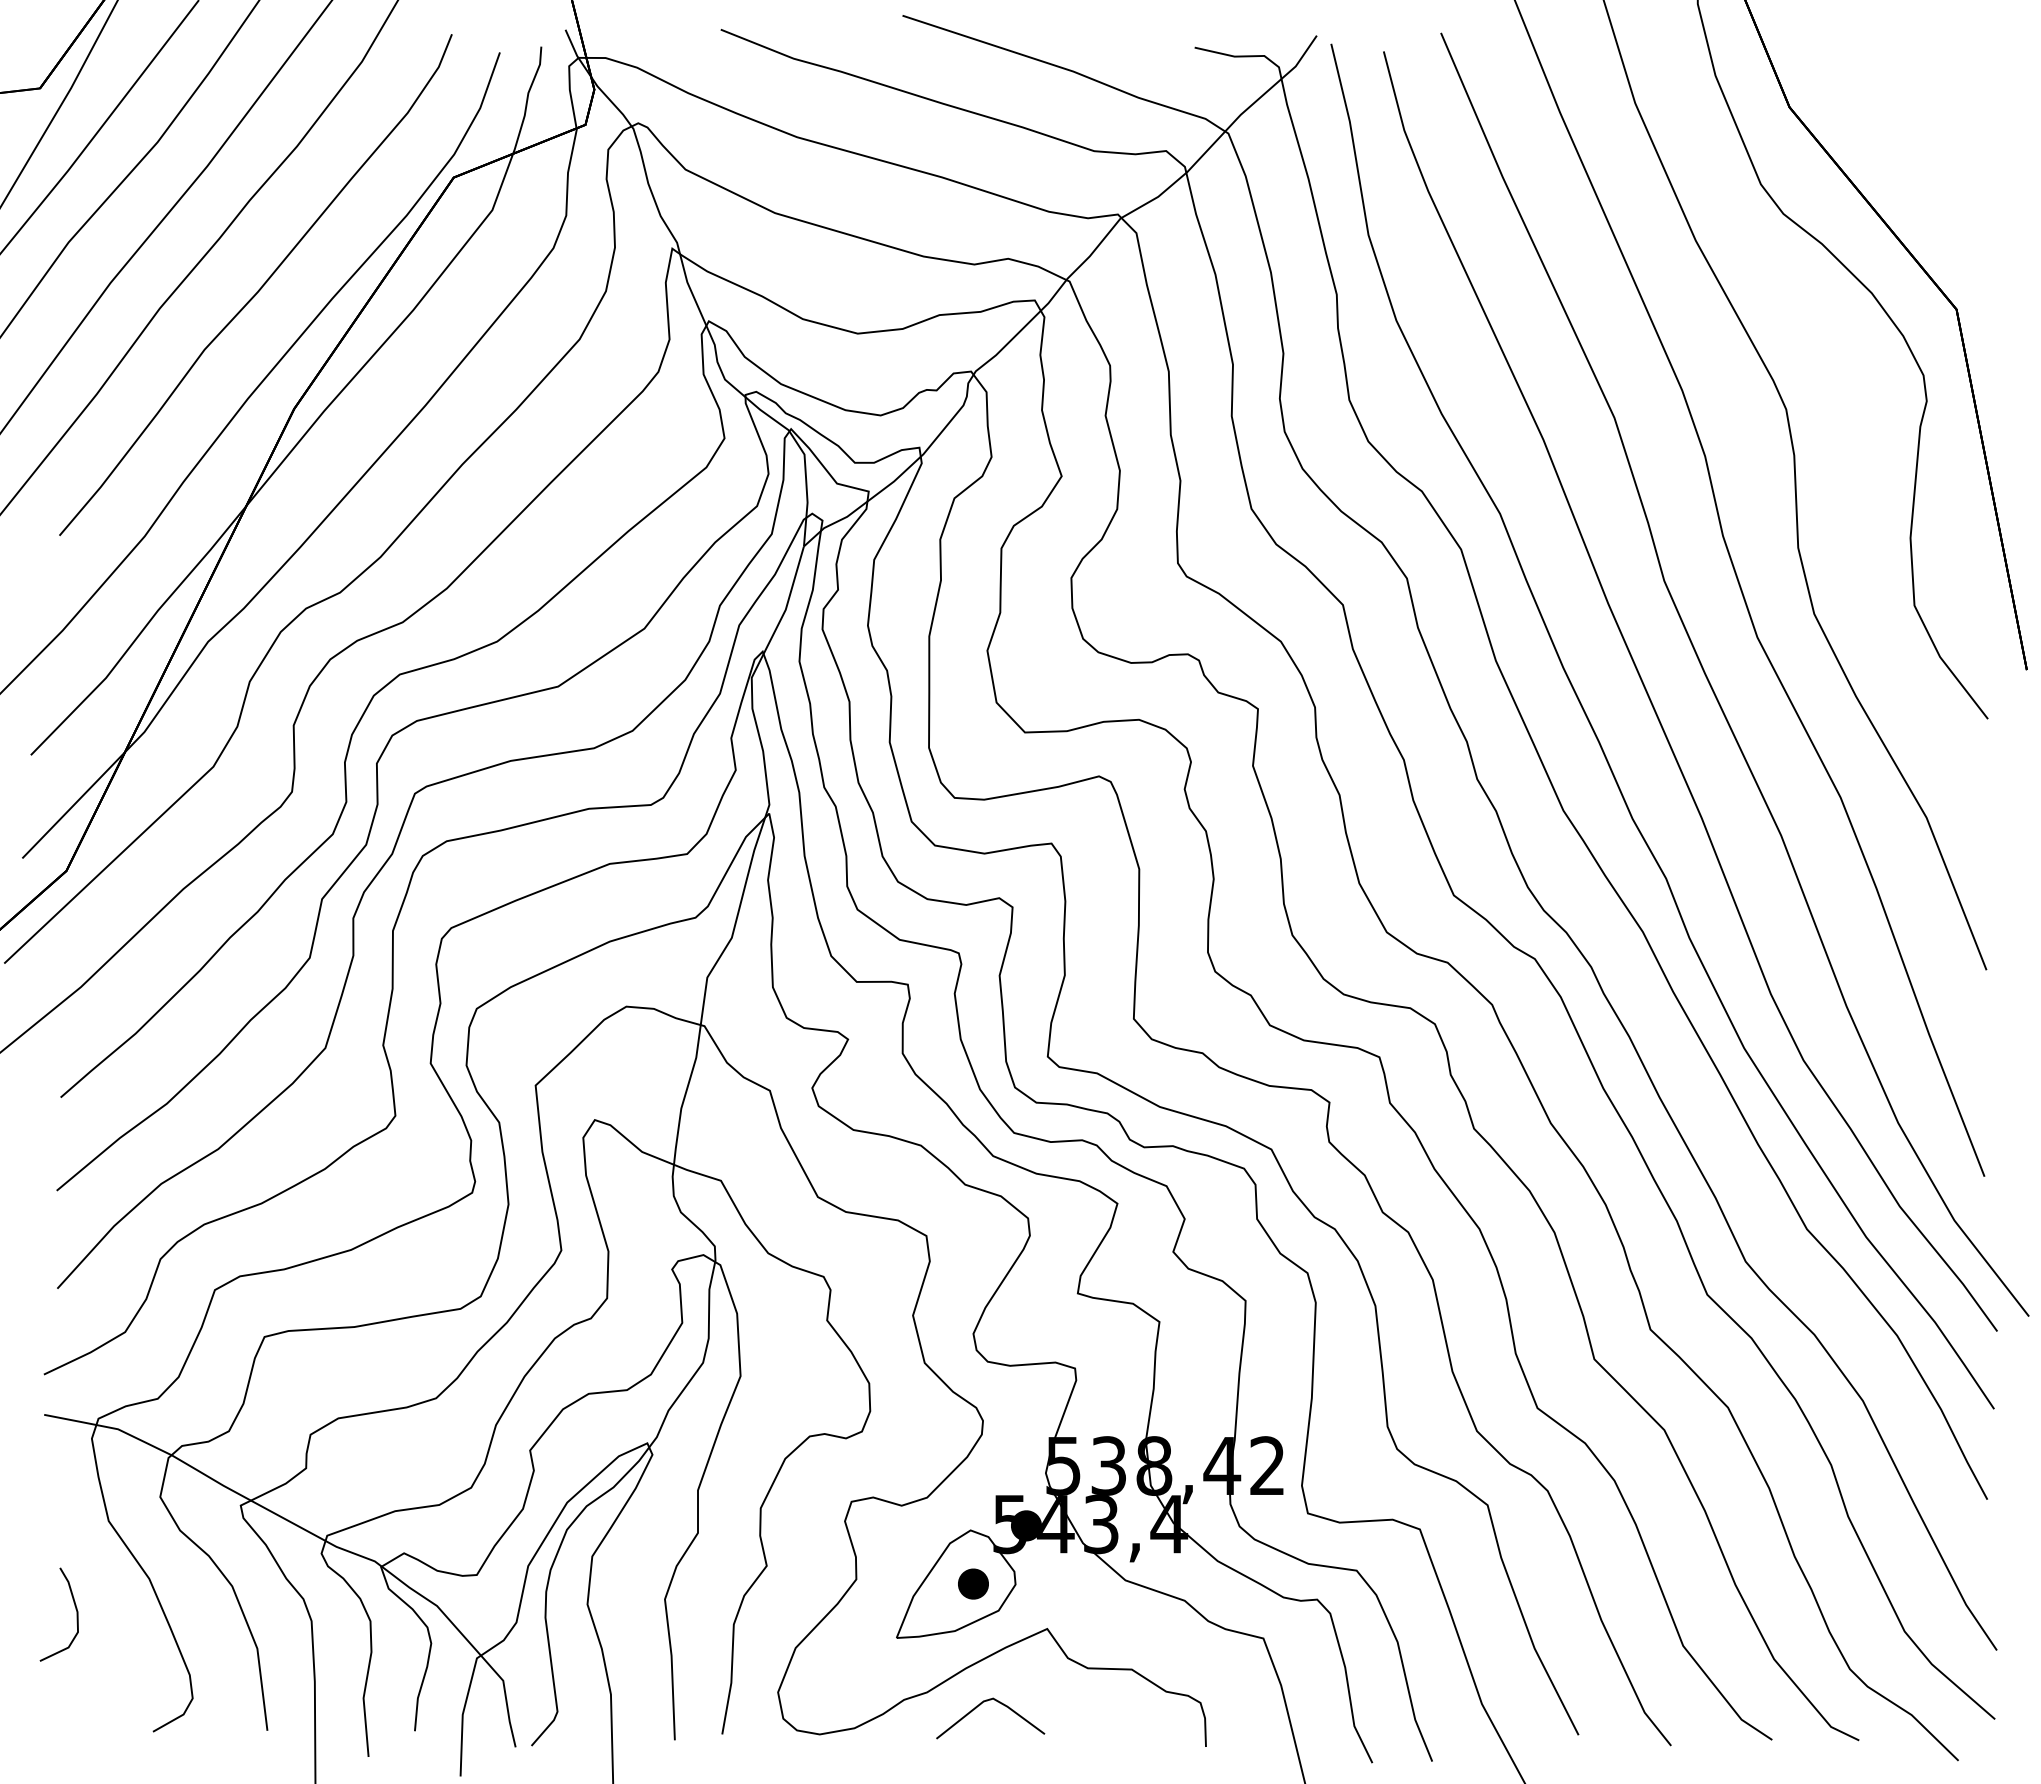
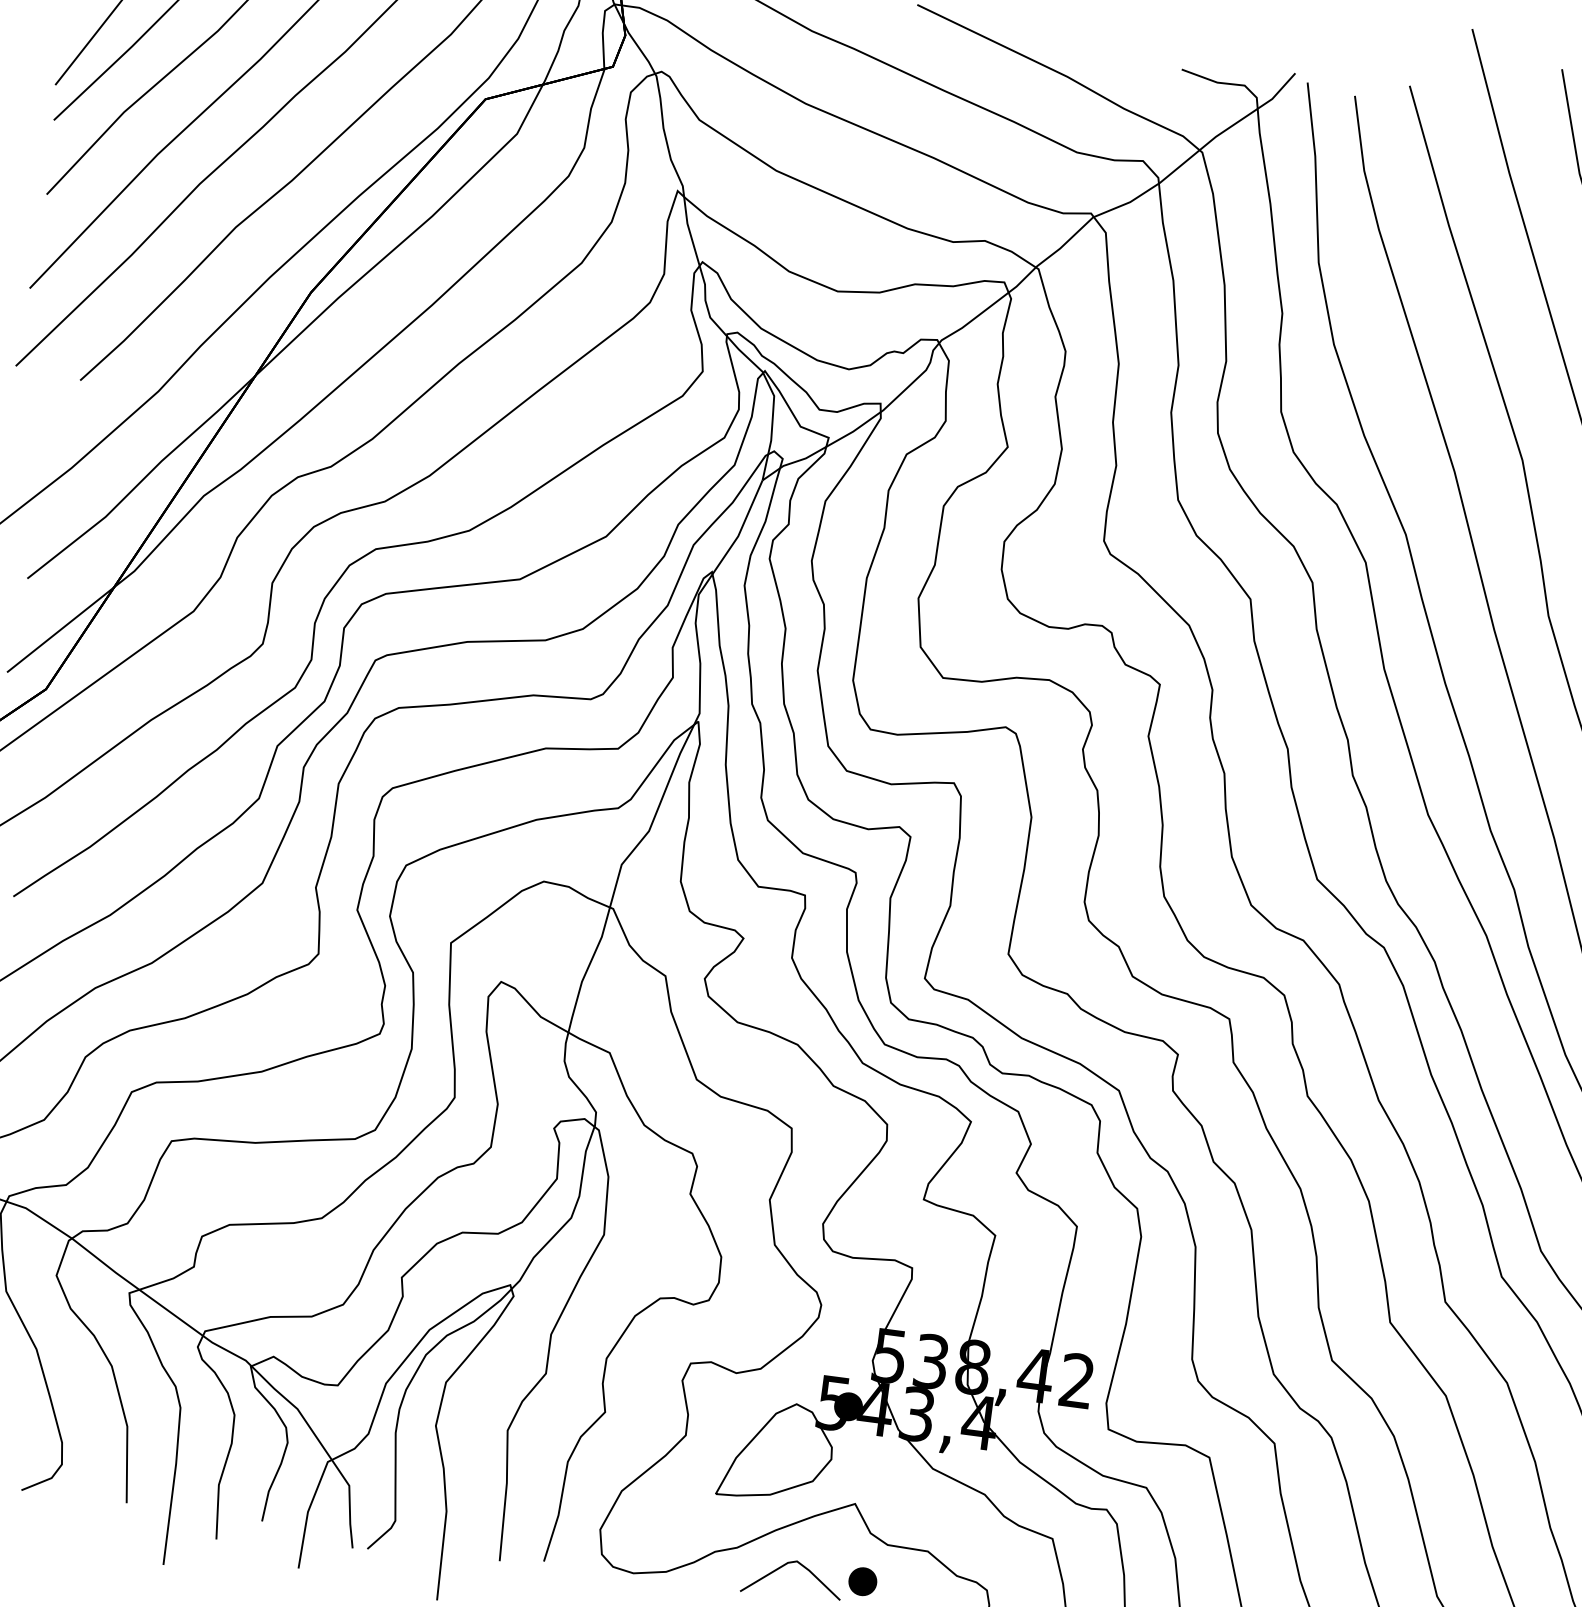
part: (973, 1583) -> (862, 1581), moved

